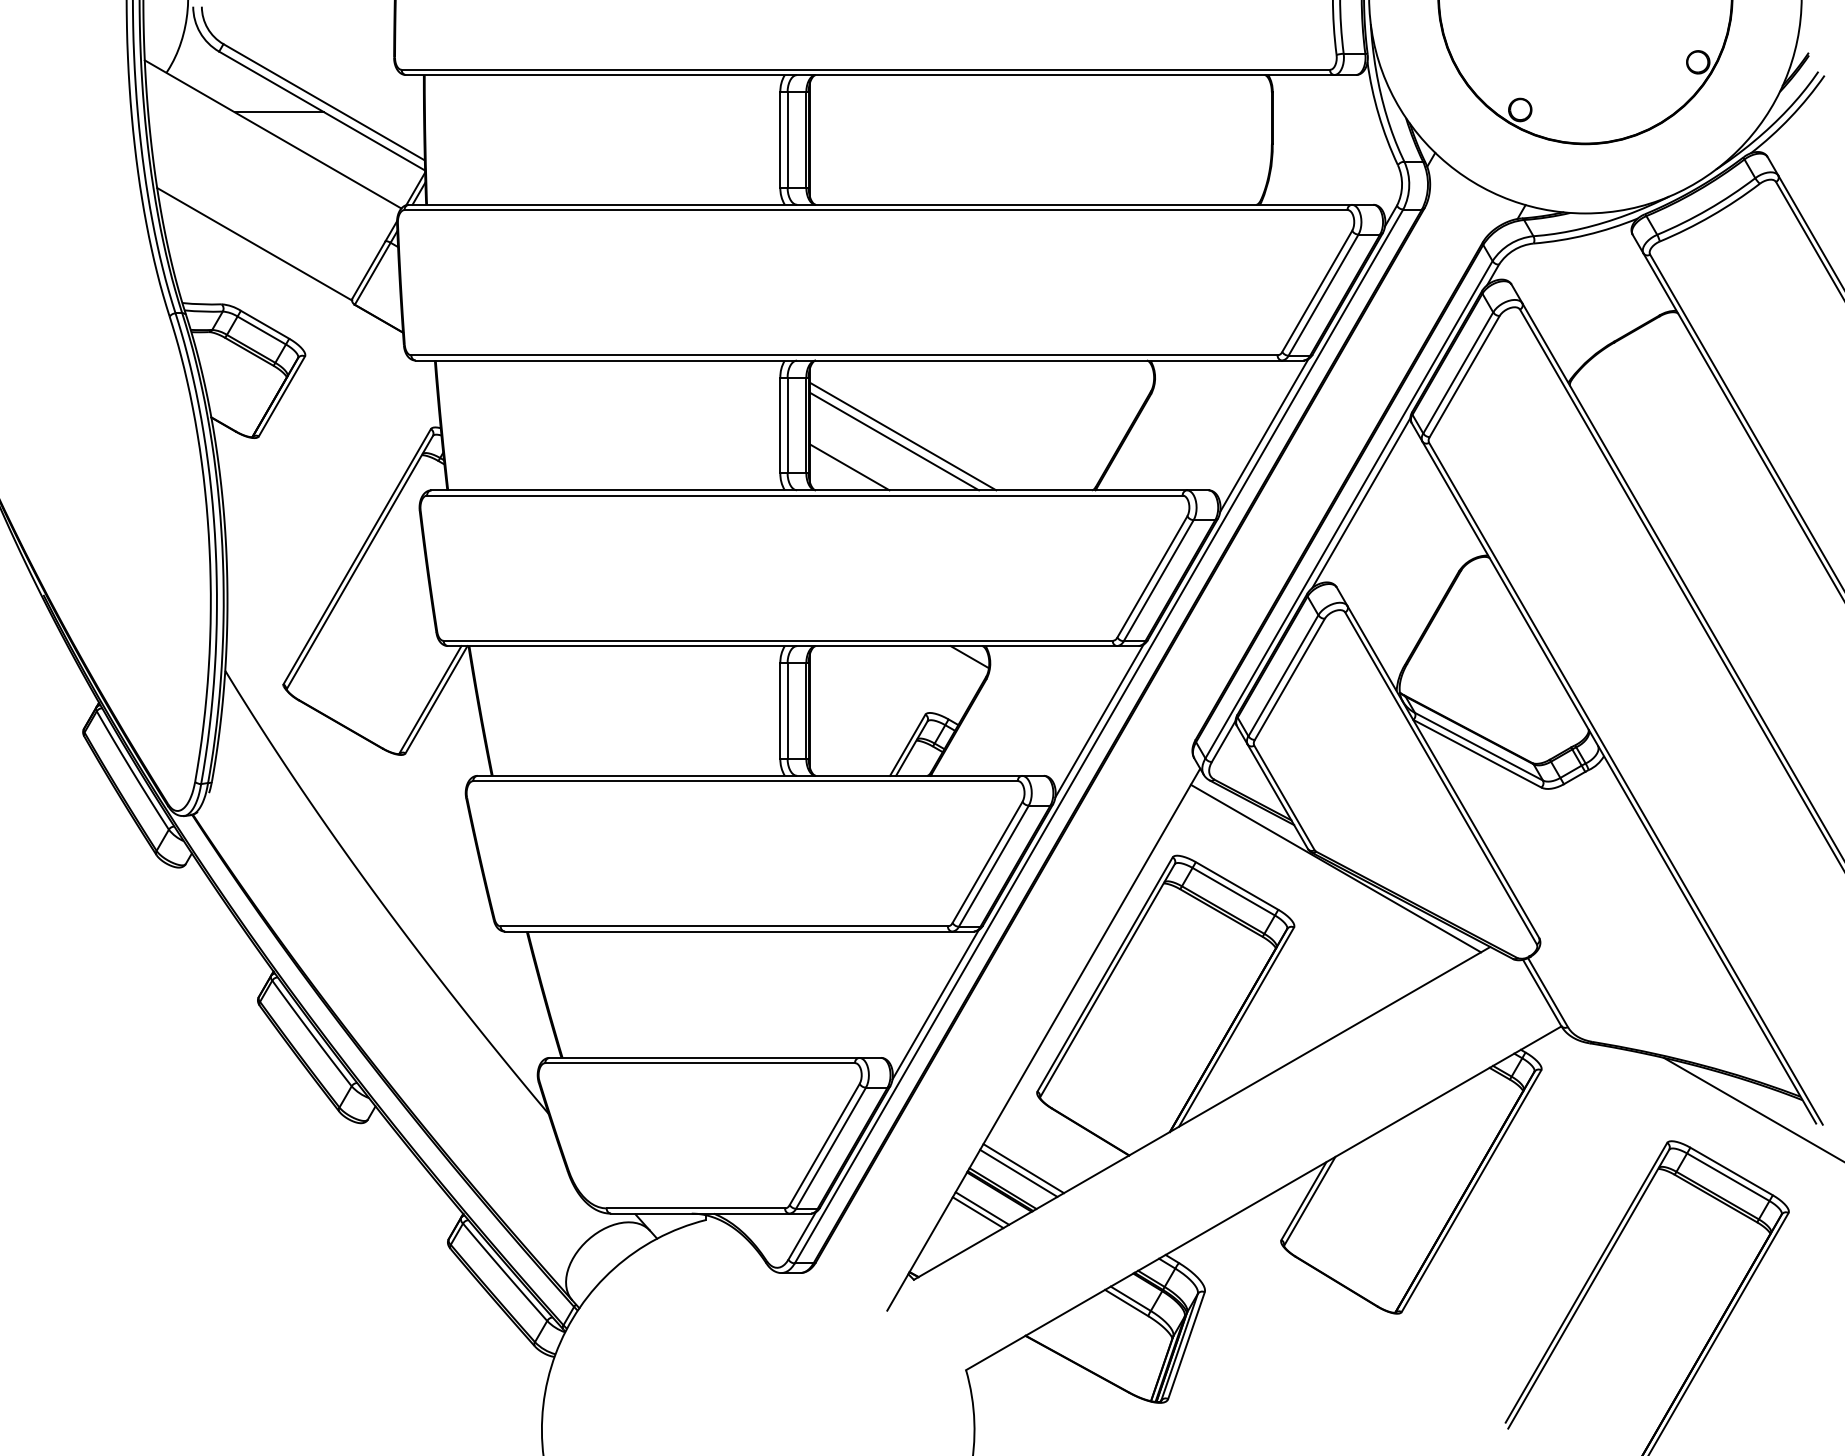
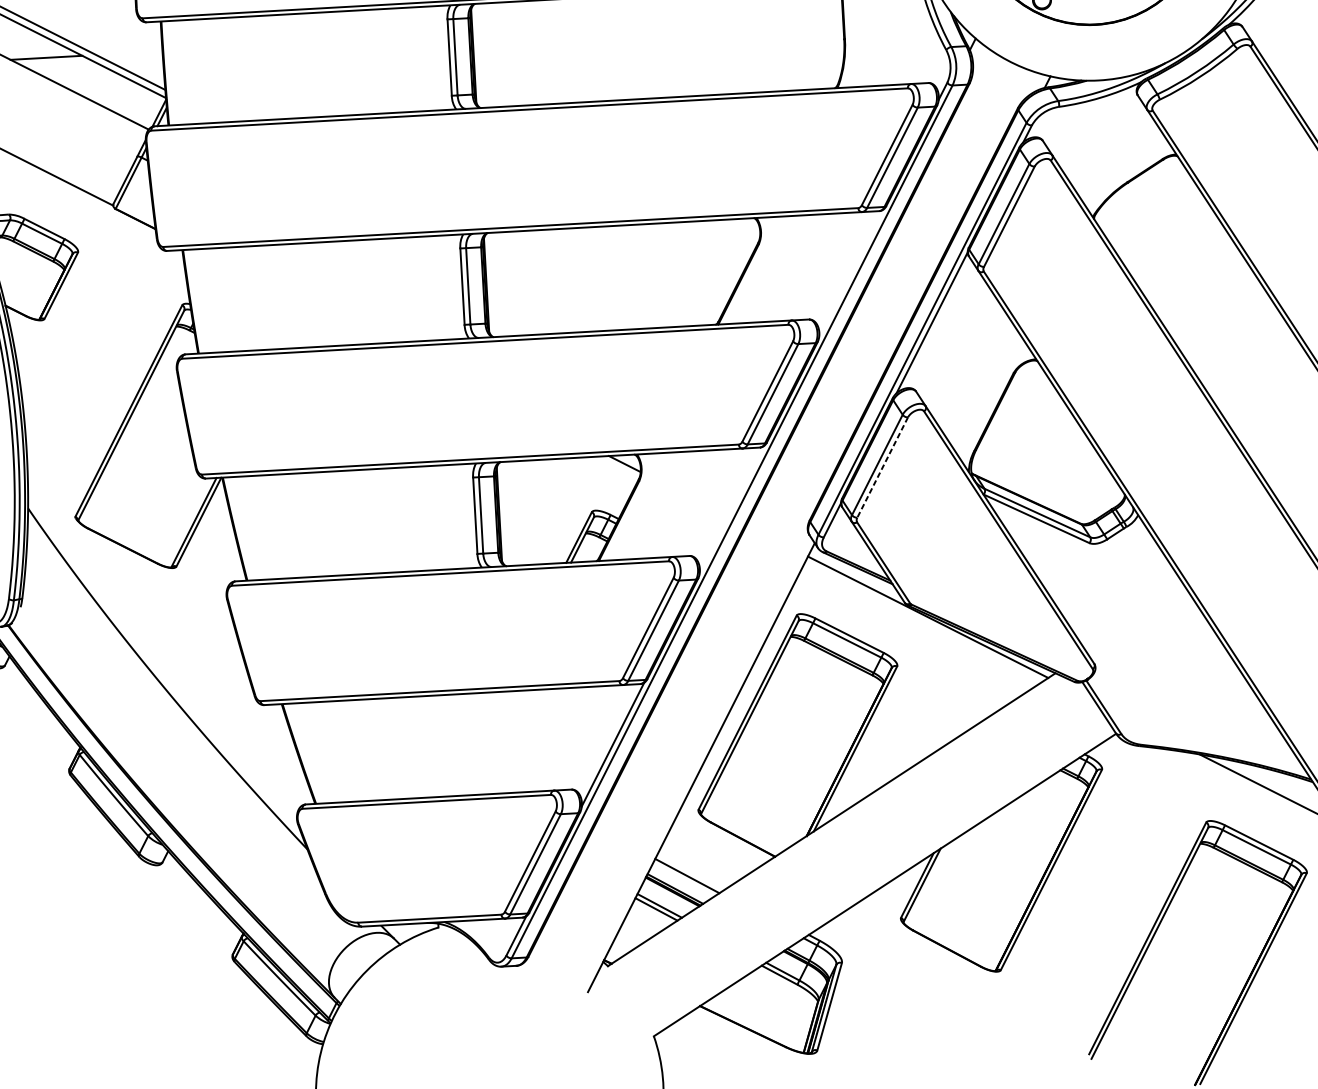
line: (1264, 435) -> (851, 273), removed
line: (903, 436) -> (561, 290), removed
line: (894, 441) -> (554, 294), removed
line: (849, 467) -> (519, 317), removed
line: (1289, 679) -> (882, 467), solid -> dashed
line: (1099, 720) -> (731, 509), removed
line: (1023, 1168) -> (690, 871), removed

